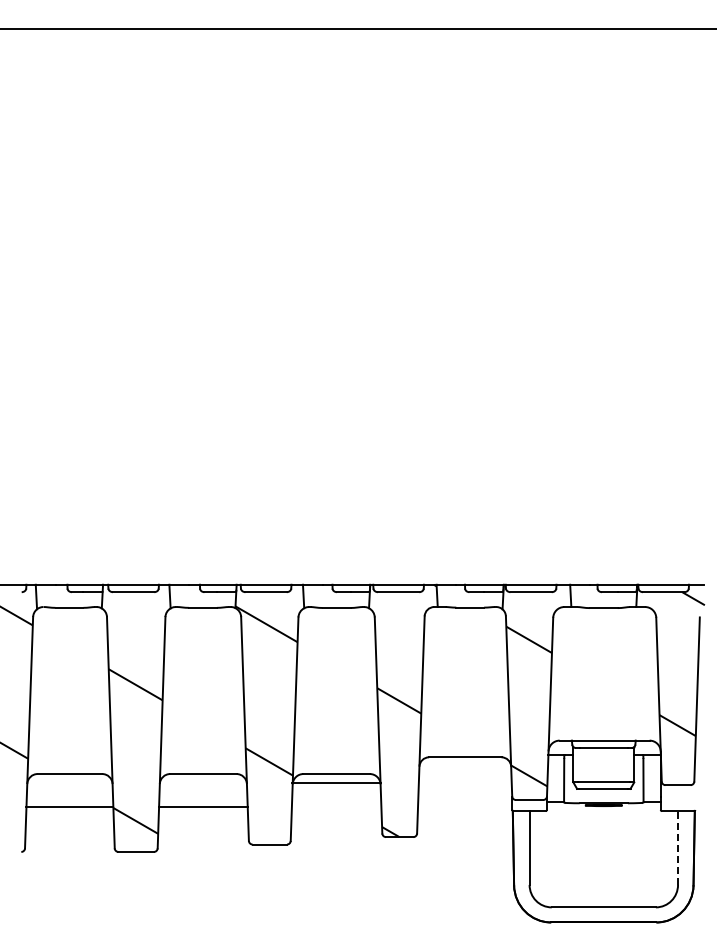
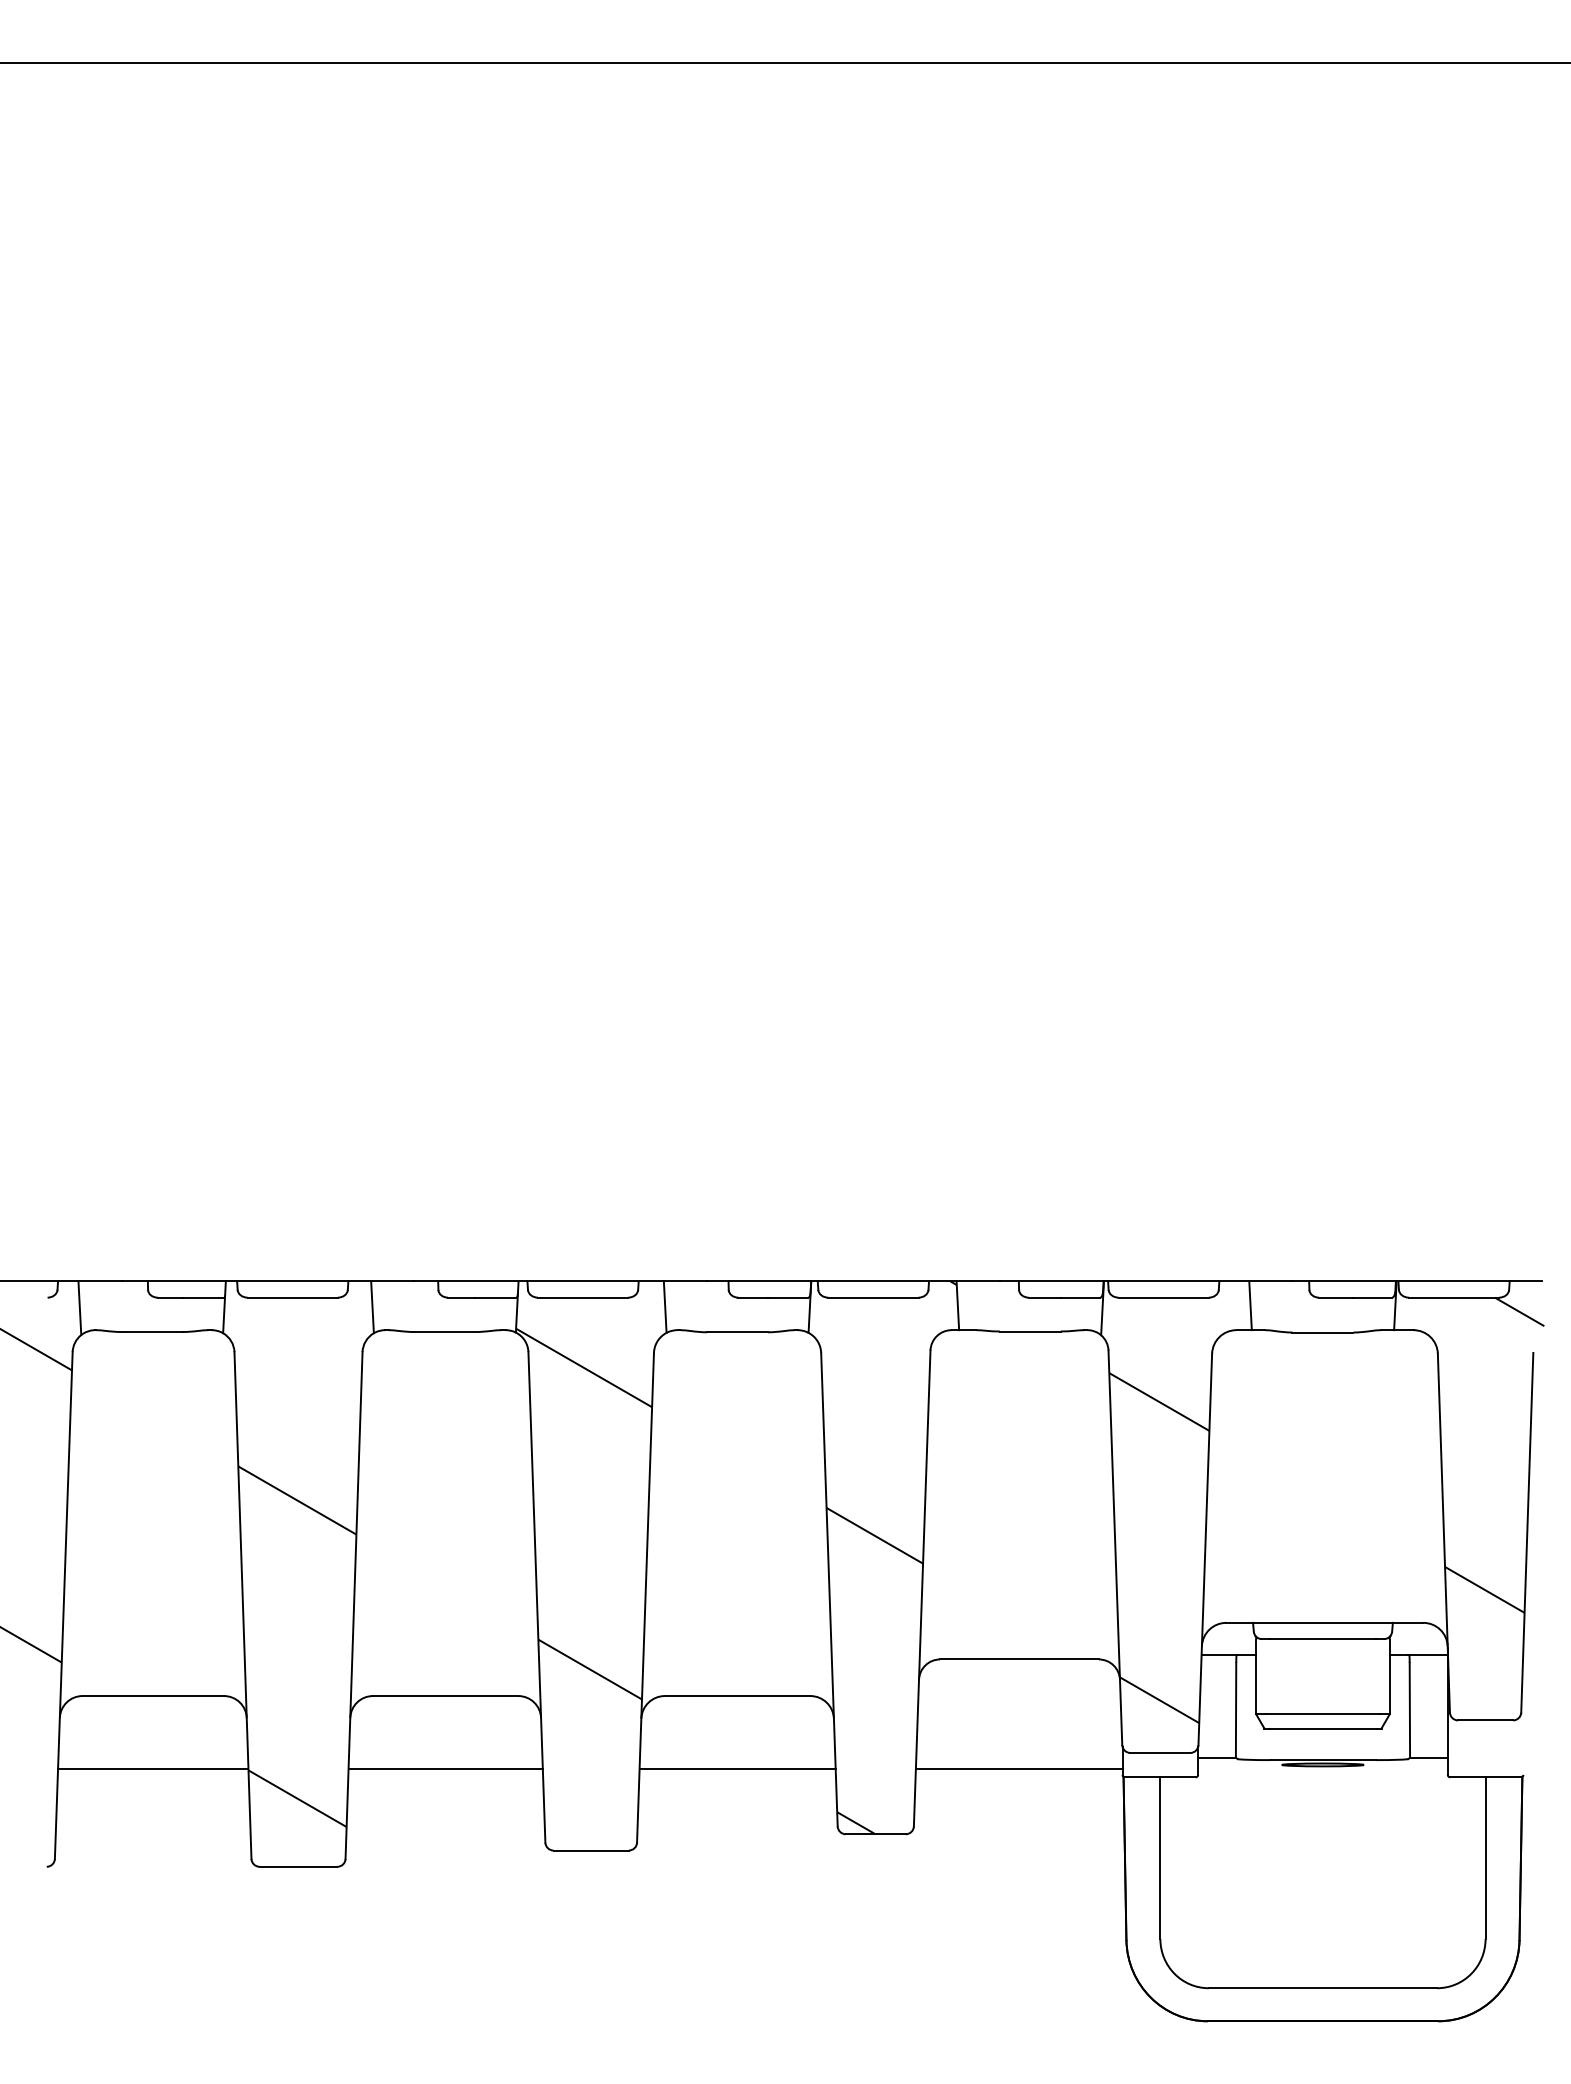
line: (336, 783) -> (737, 1769), moved
line: (465, 807) -> (1019, 1769), added
line: (678, 848) -> (1486, 1859), dashed -> solid

